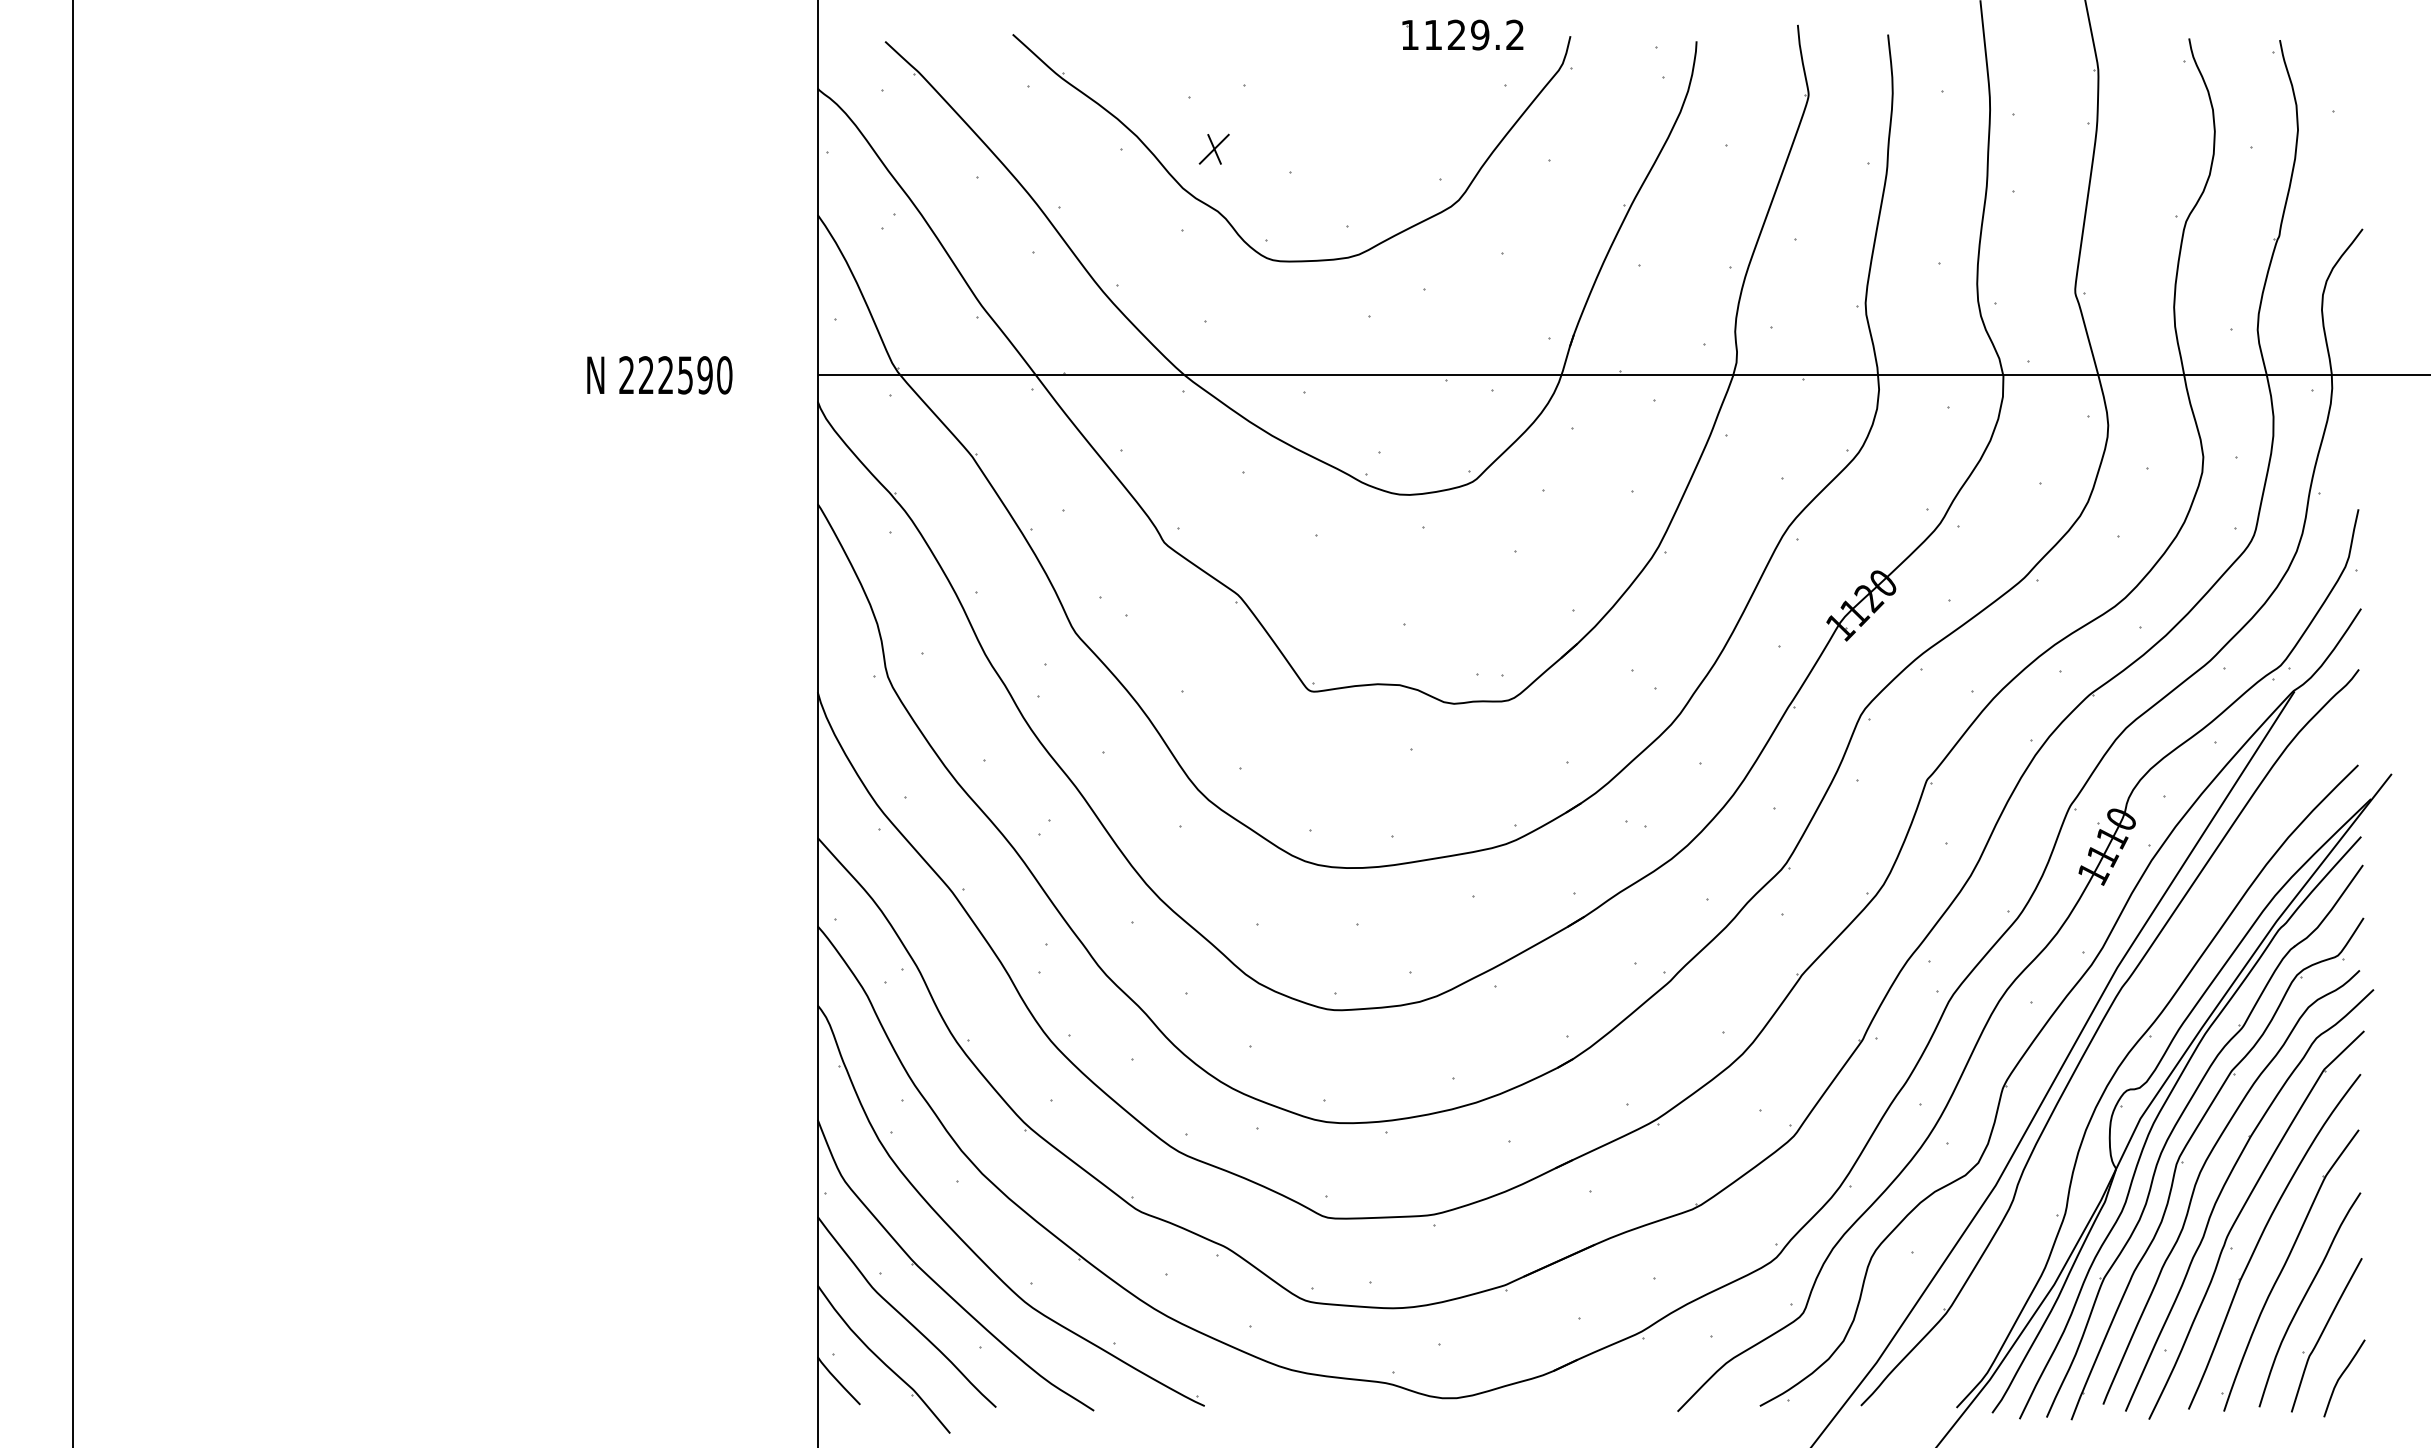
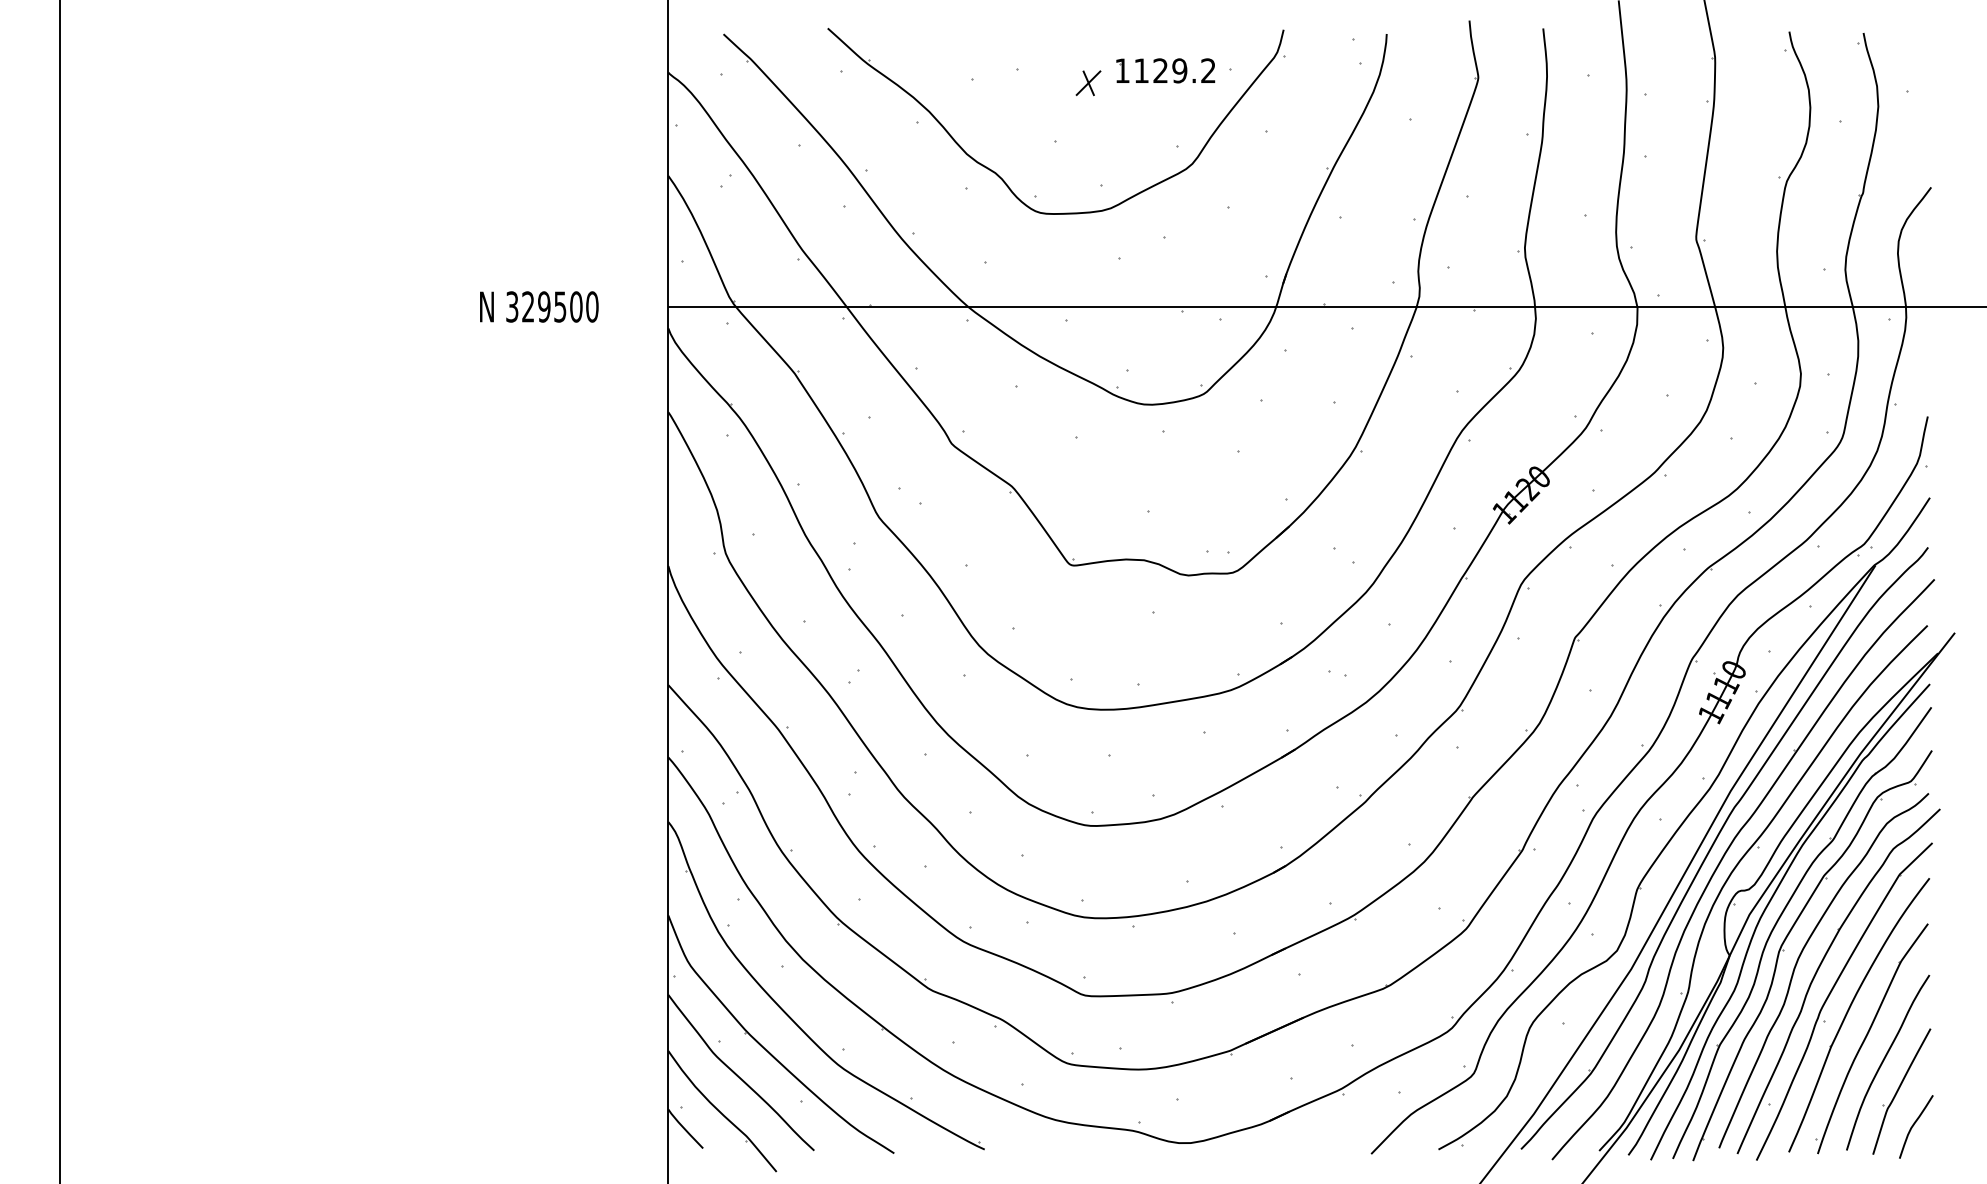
part: (1462, 34) -> (1165, 70), moved
part: (1214, 148) -> (1088, 82), moved
text: (666, 374) -> (544, 306), 222590 -> 329500
part: (2107, 1052) -> (1722, 860), added

